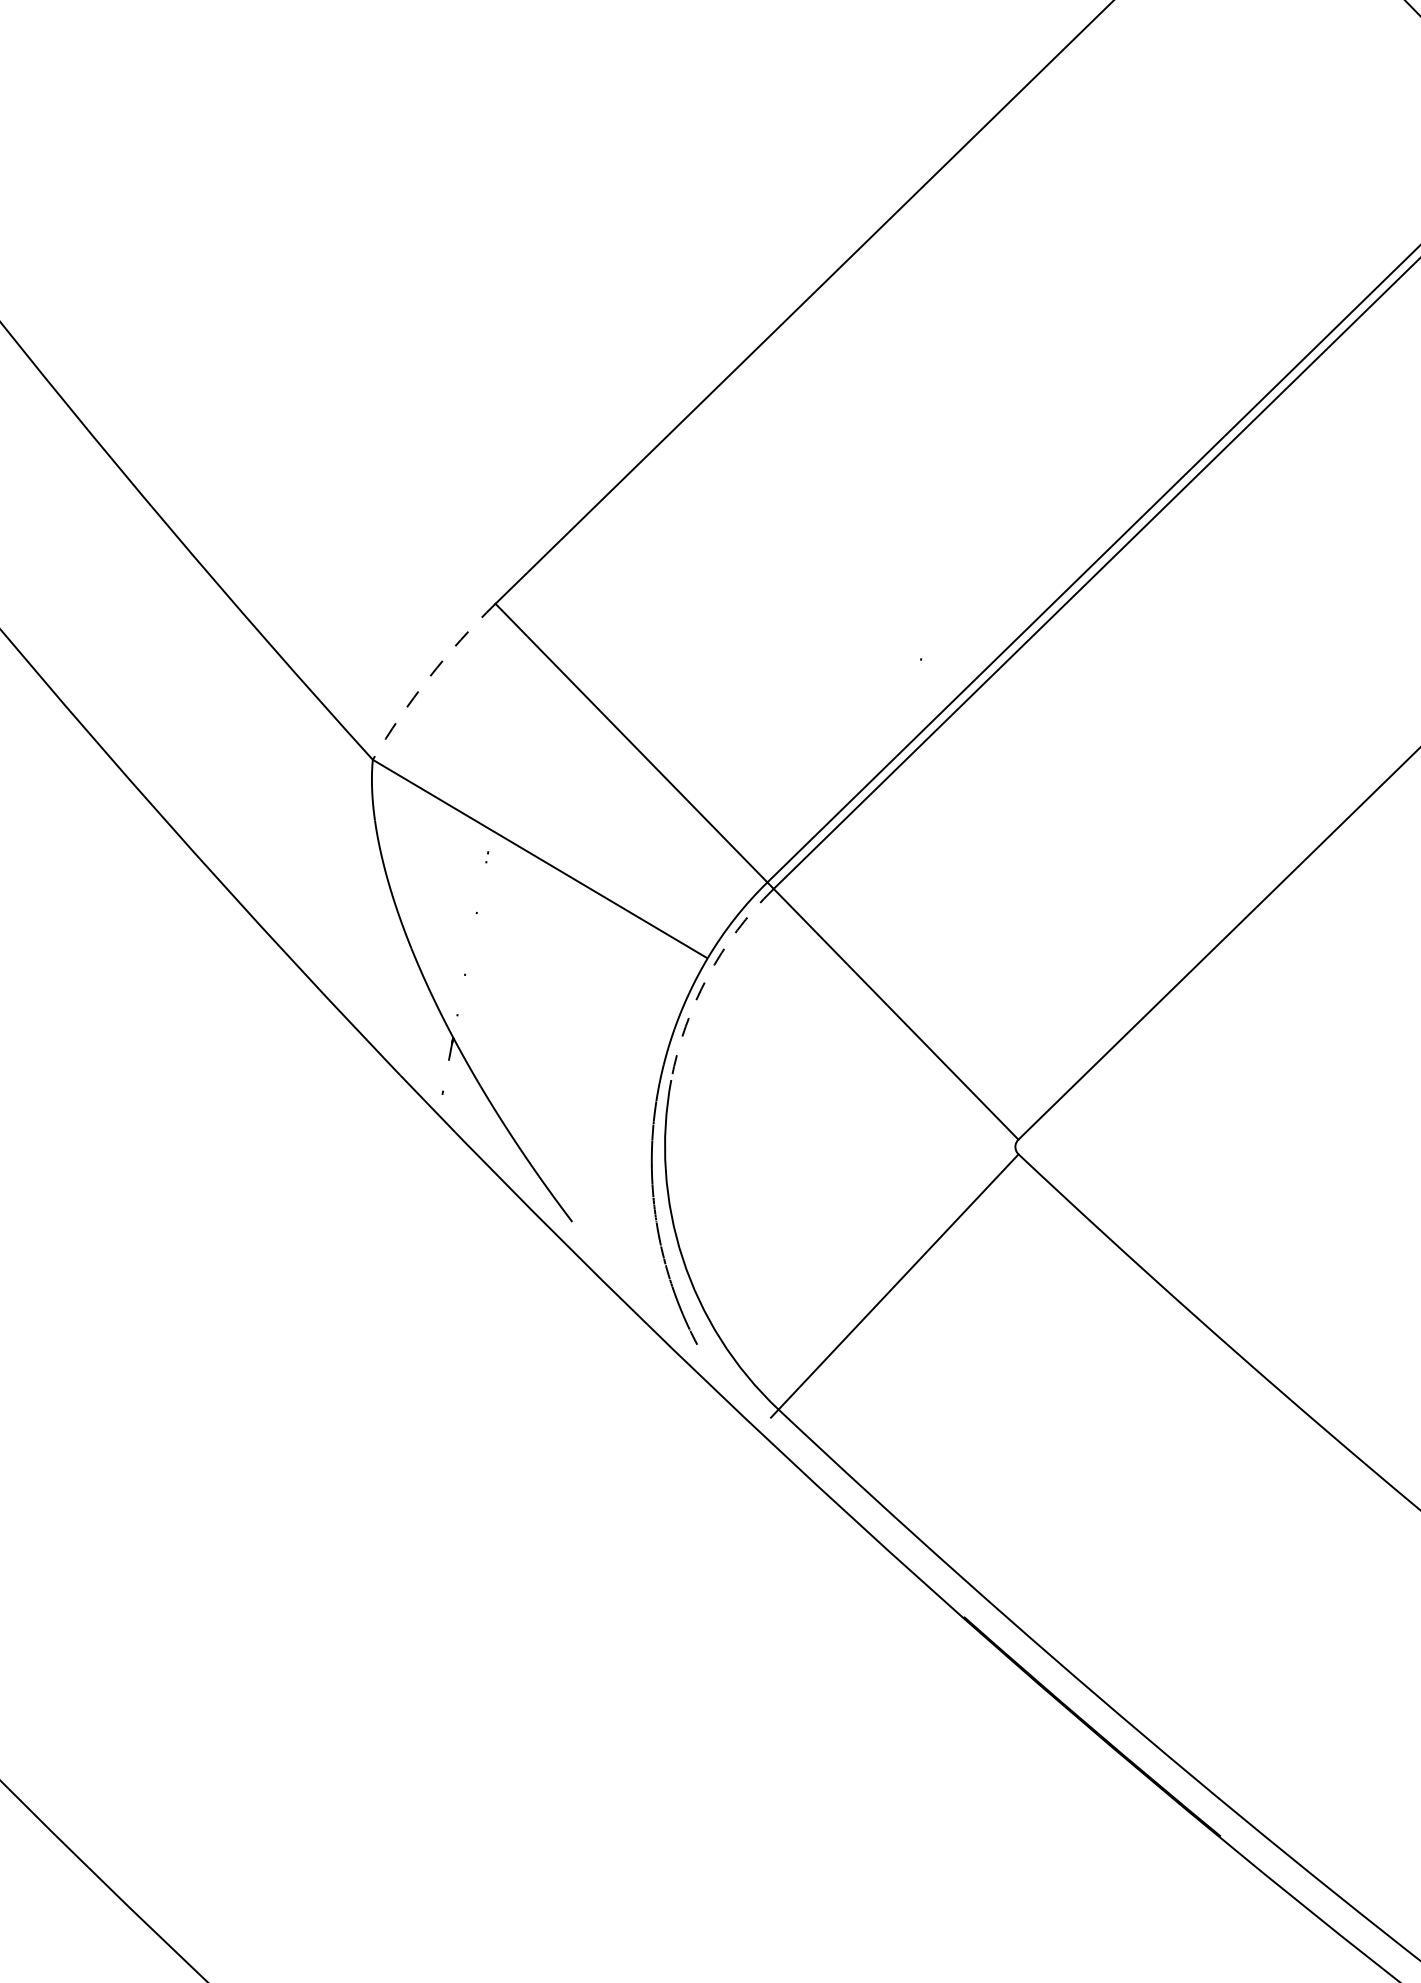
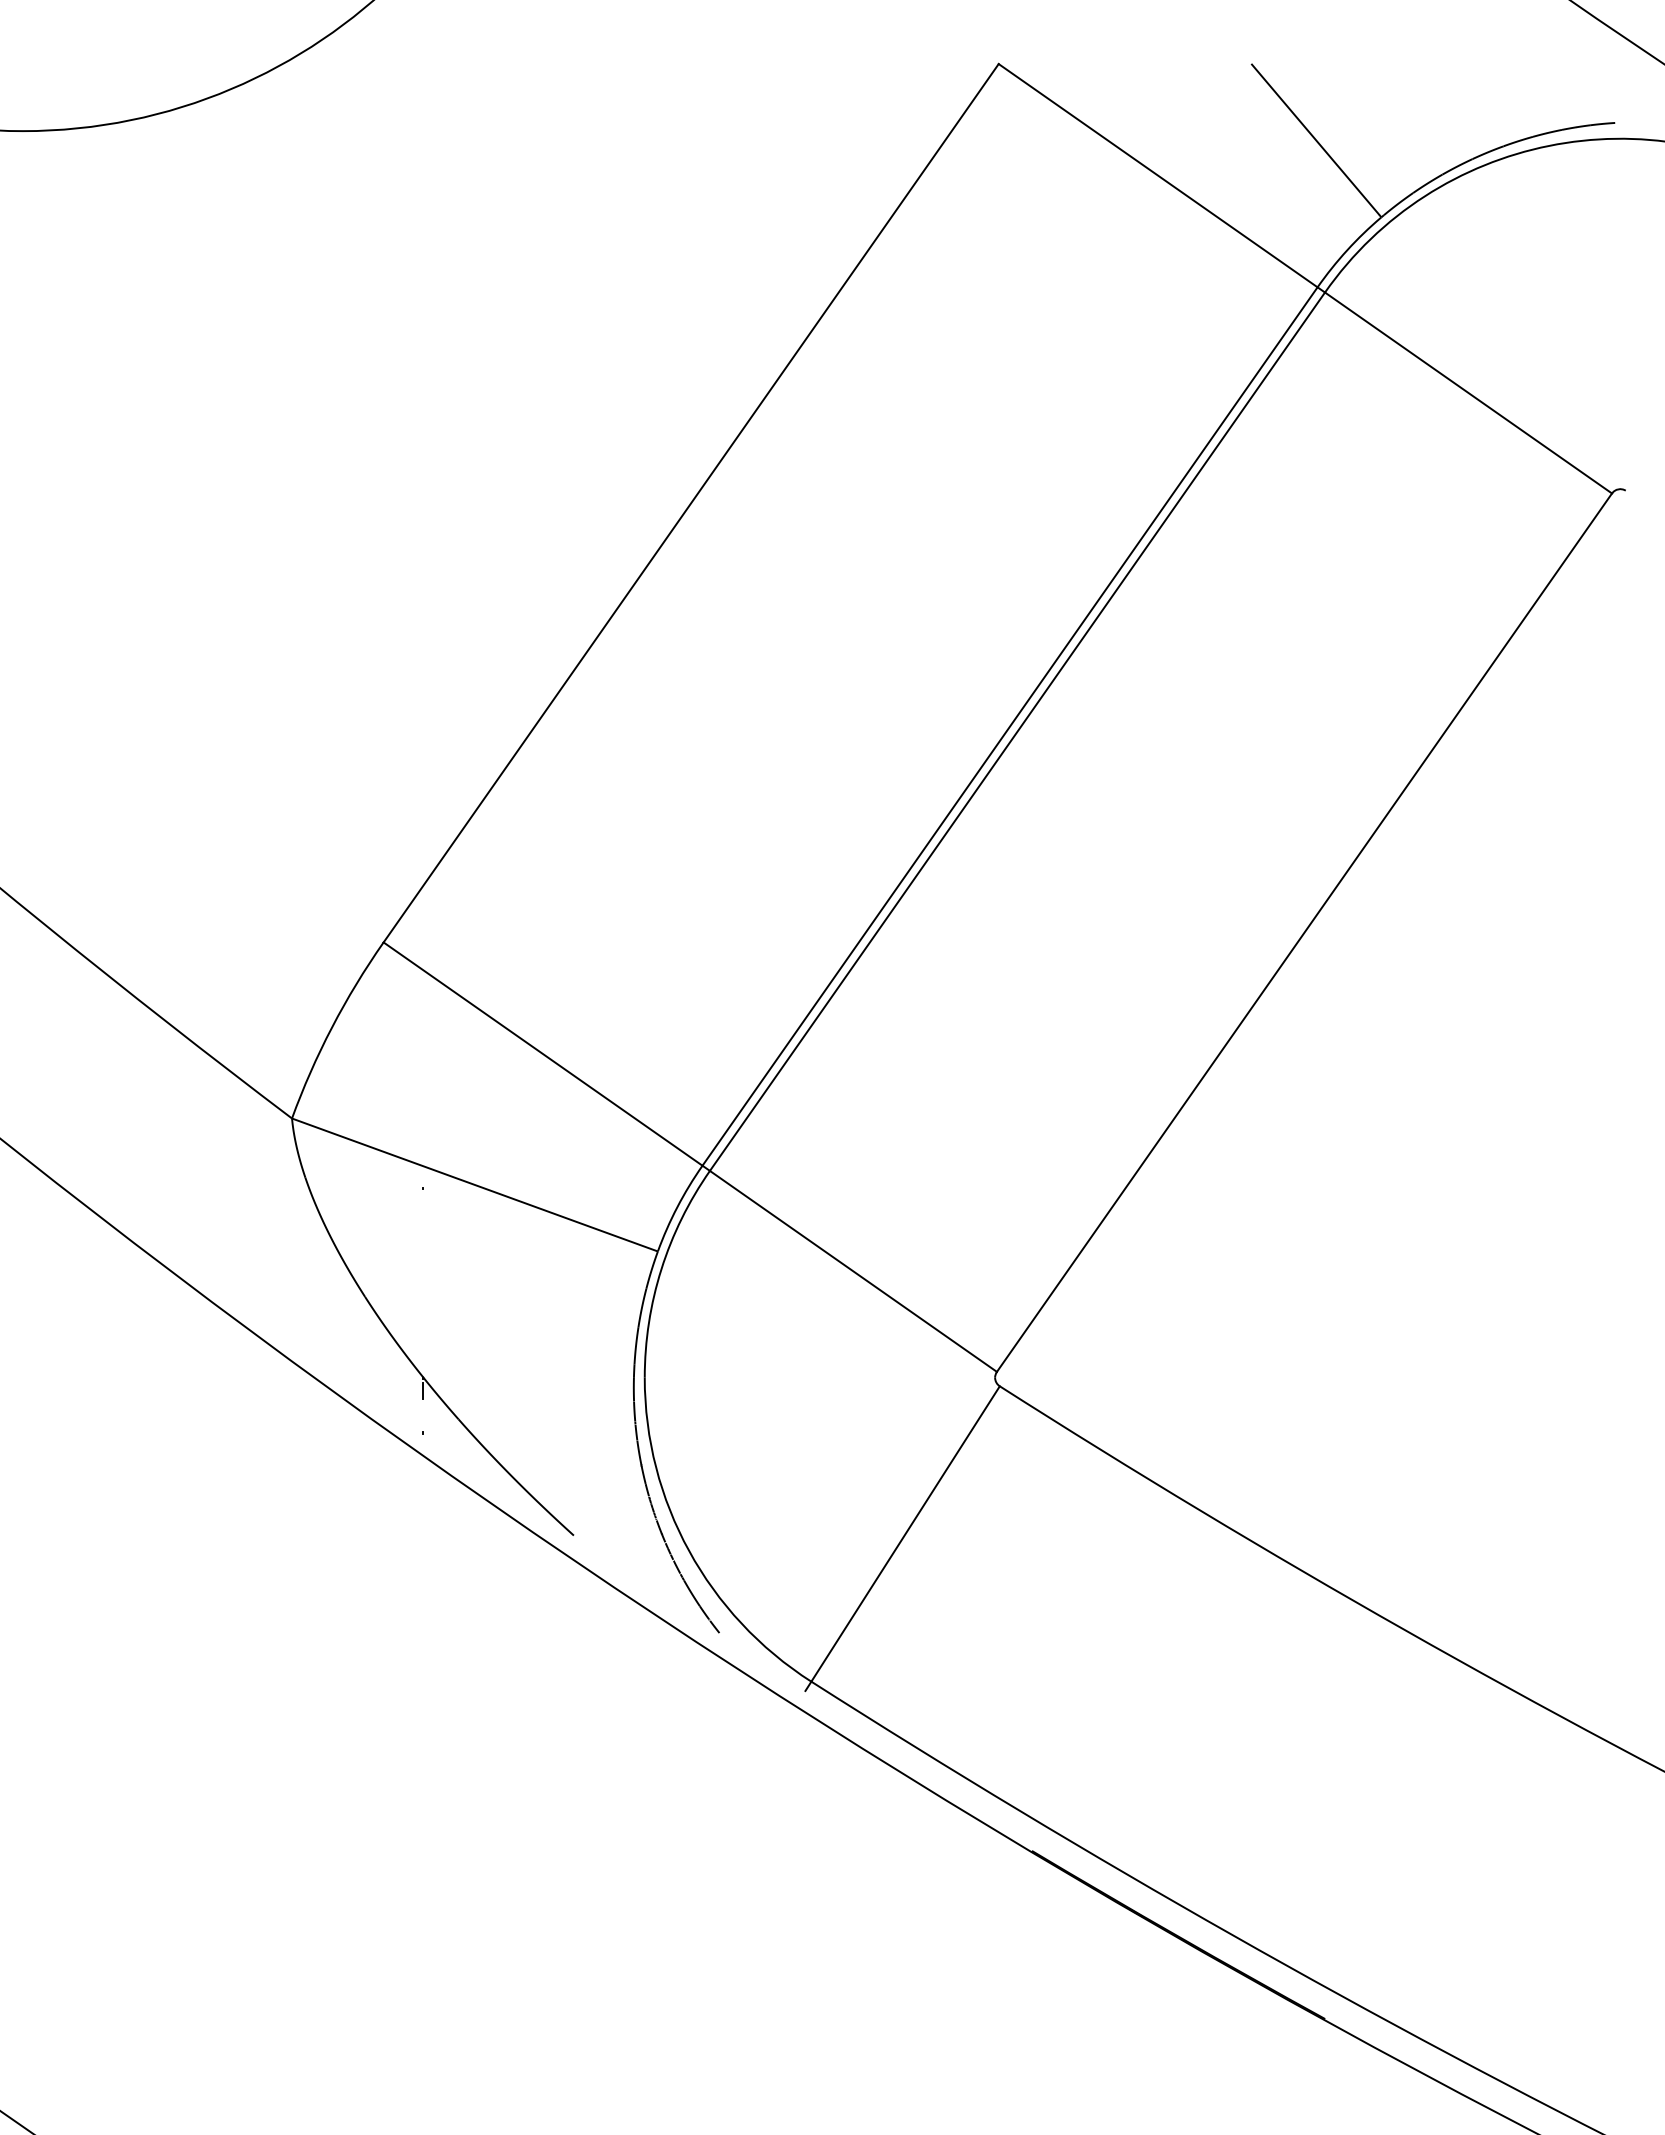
arc: (429, 677) -> (332, 1027), dashed -> solid
arc: (707, 976) -> (661, 1269), dashed -> solid

